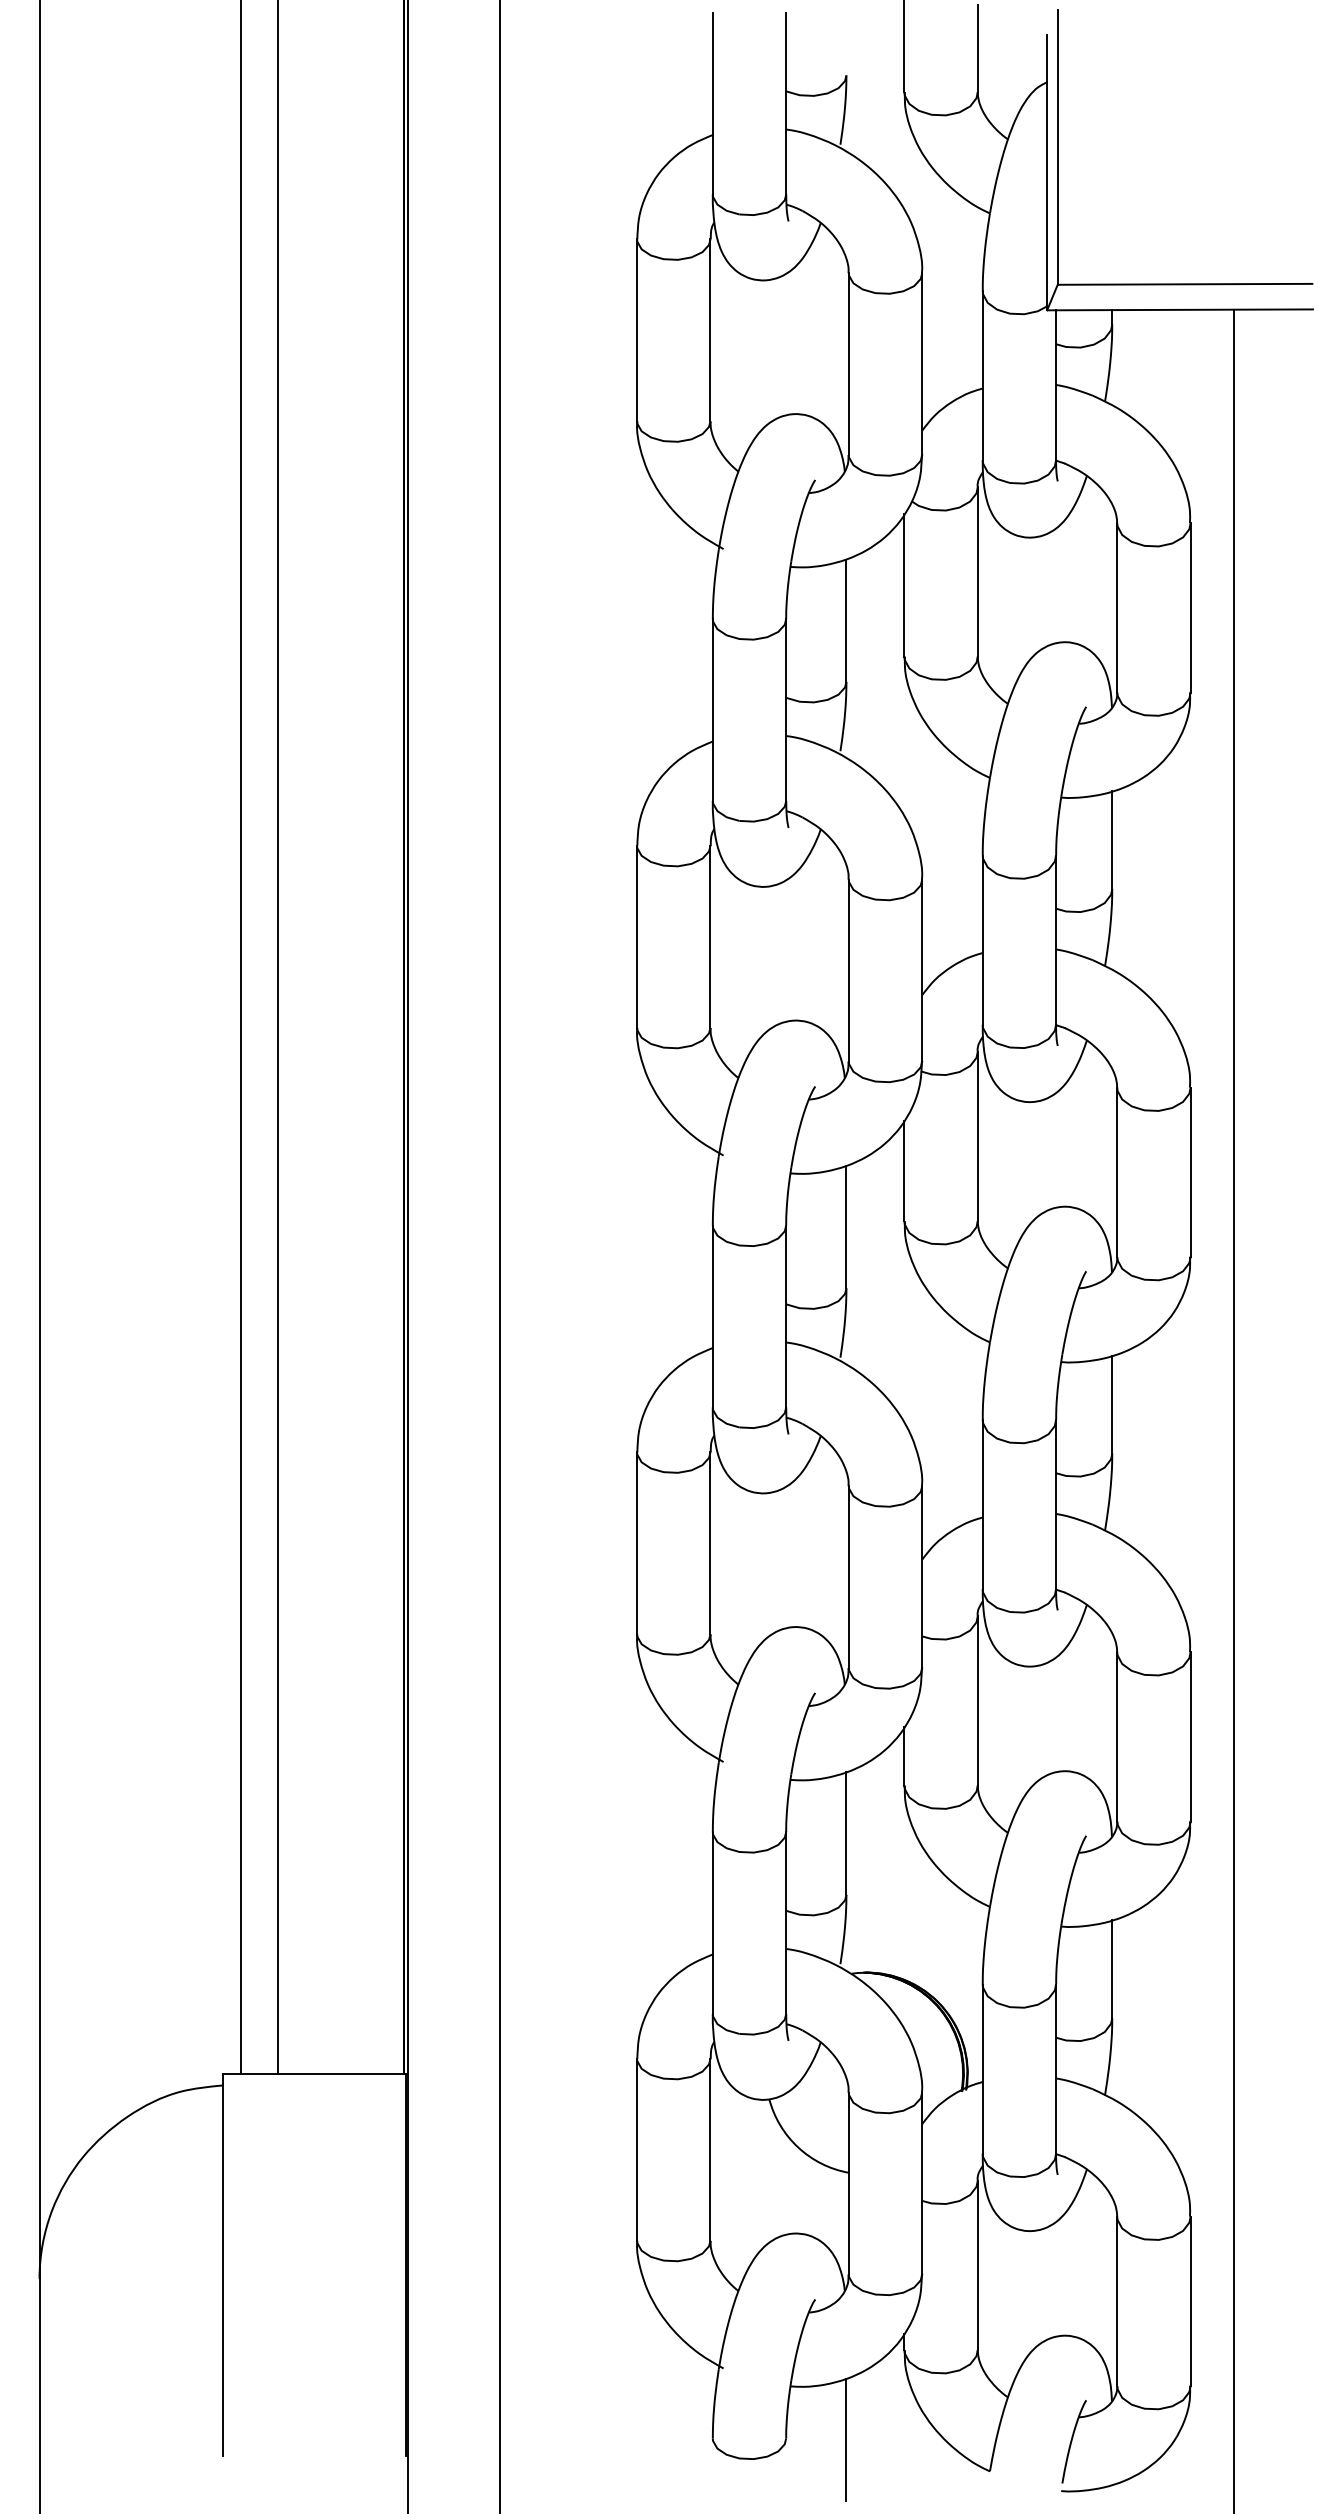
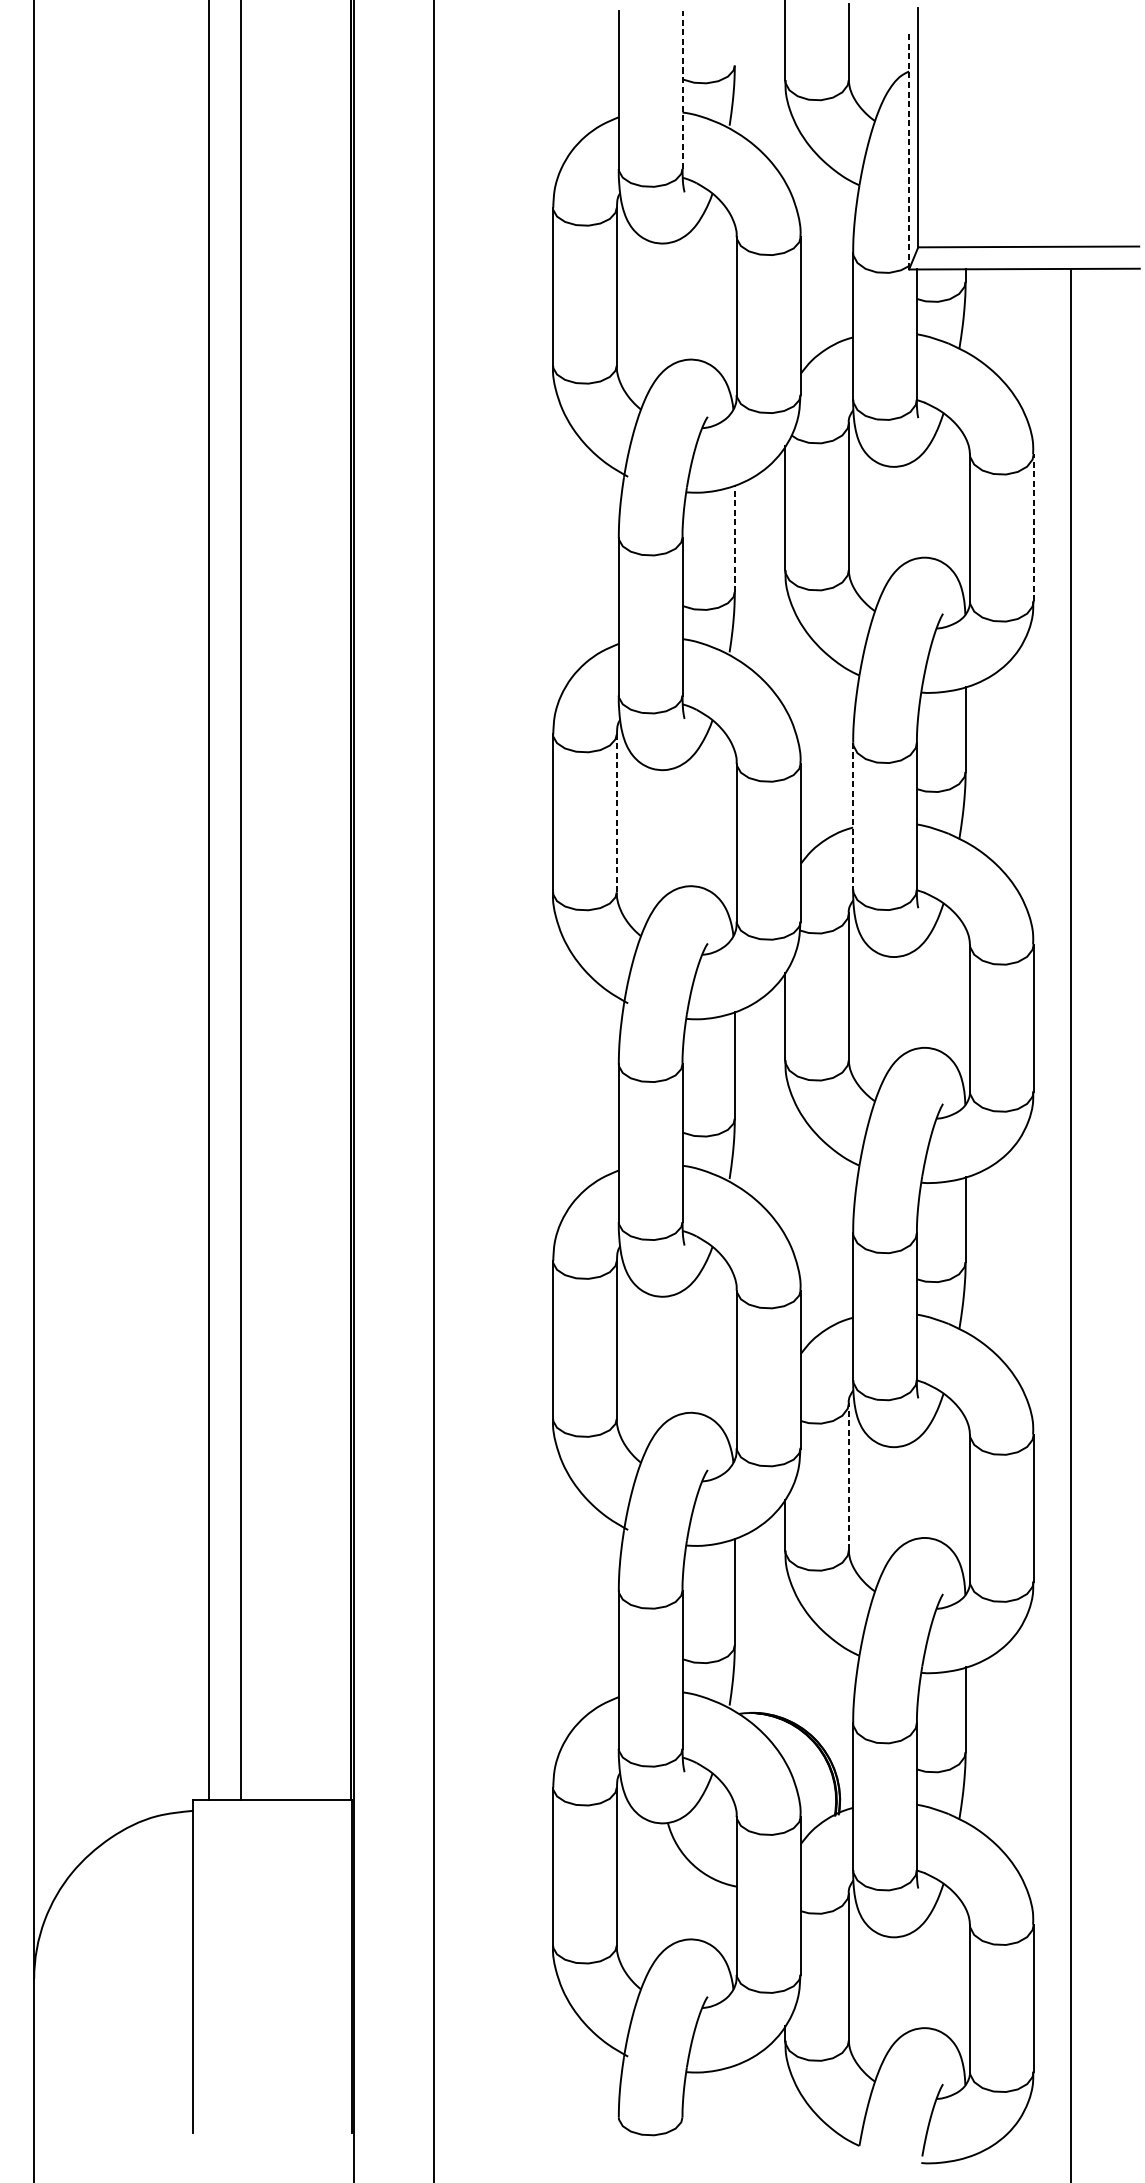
line: (786, 103) -> (682, 89), solid -> dashed
line: (1047, 172) -> (909, 149), solid -> dashed
line: (1190, 607) -> (1033, 527), solid -> dashed
line: (846, 620) -> (734, 538), solid -> dashed
line: (710, 936) -> (616, 813), solid -> dashed
line: (982, 940) -> (852, 816), solid -> dashed
line: (977, 1700) -> (848, 1476), solid -> dashed
line: (846, 2439) -> (734, 2118), removed

